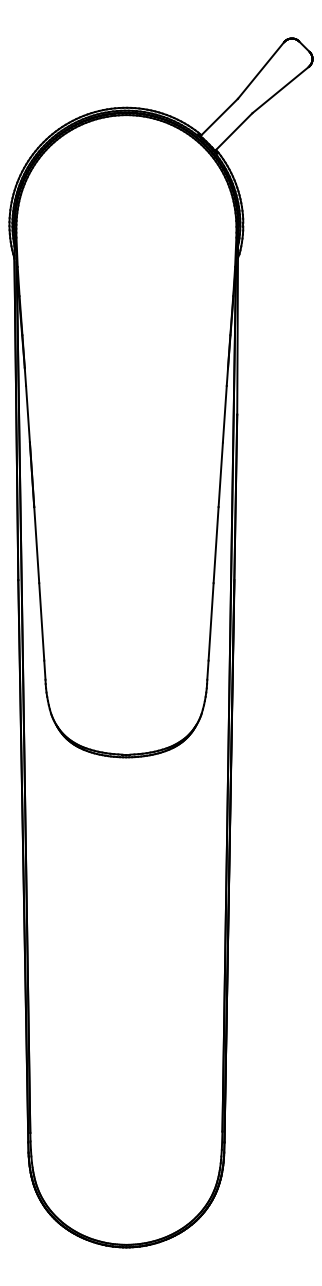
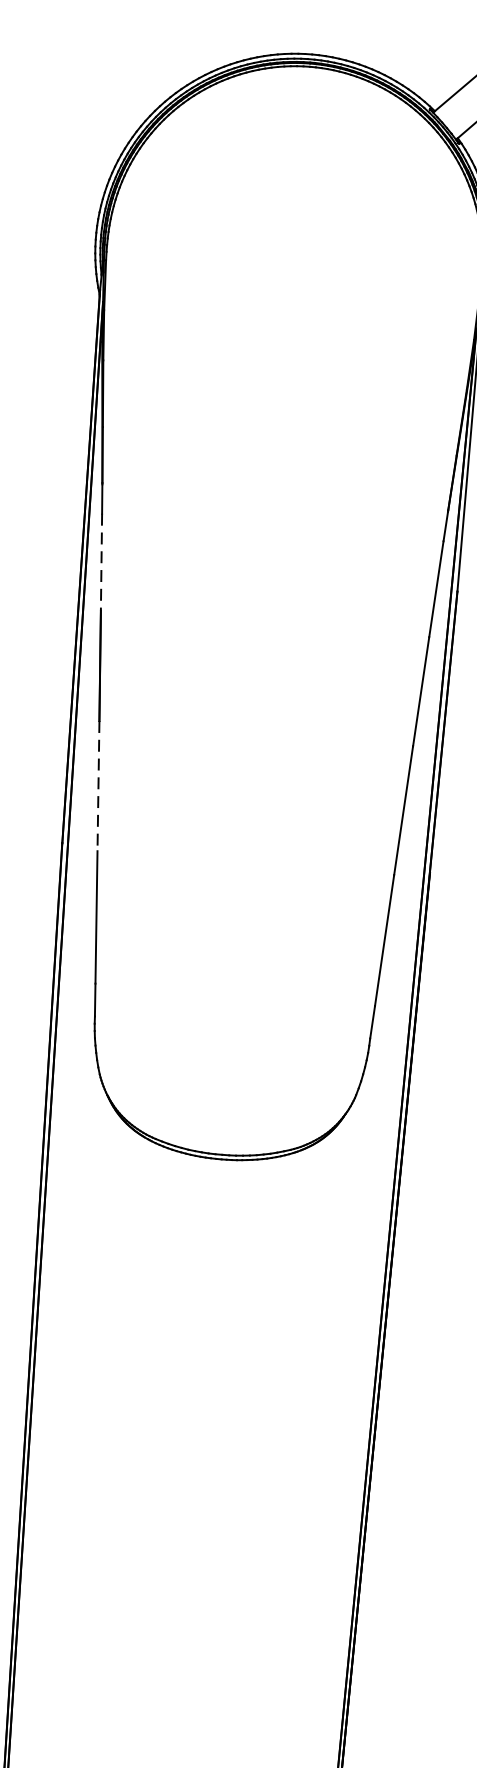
line: (28, 414) -> (102, 562), solid -> dashed
line: (36, 545) -> (98, 786), solid -> dashed

